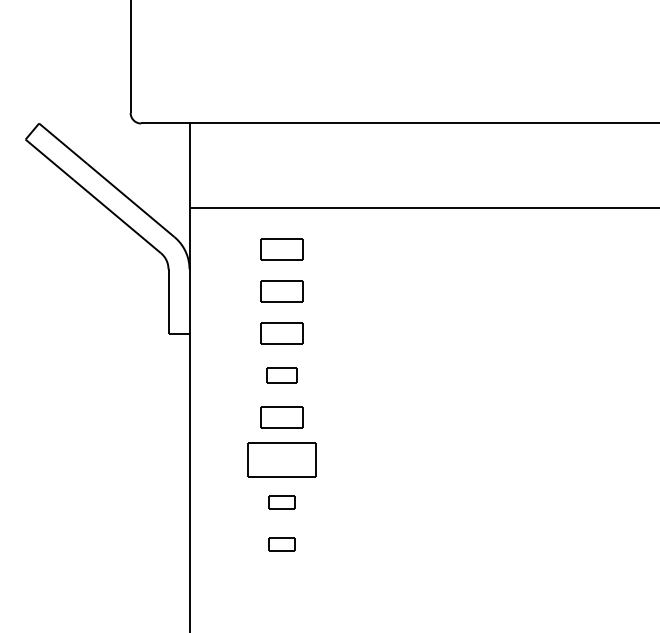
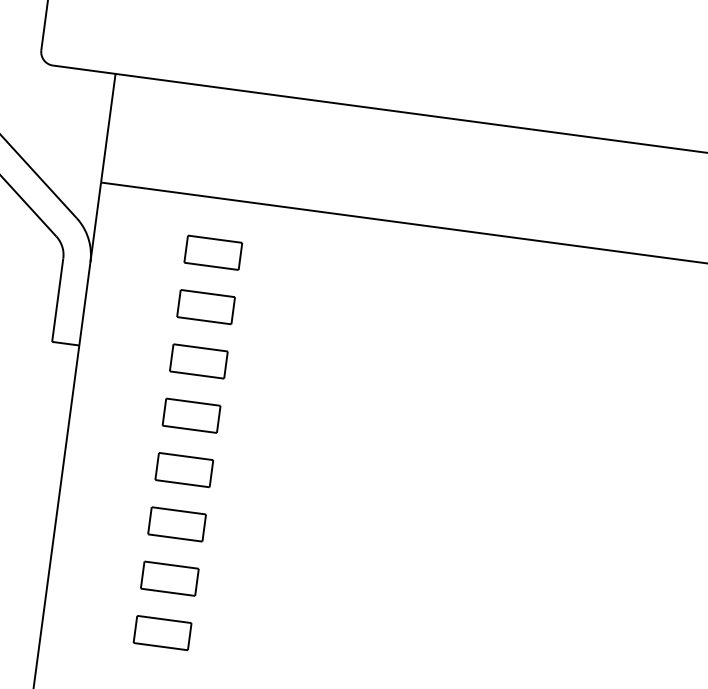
part: (281, 375) -> (190, 415), size x1.43
part: (281, 460) -> (176, 524), size x0.62
part: (281, 502) -> (169, 579), size x1.67
part: (281, 544) -> (161, 633), size x1.67

